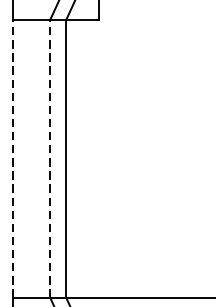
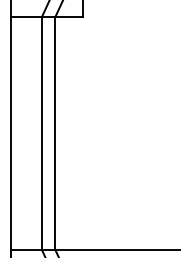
line: (12, 158) -> (10, 133), dashed -> solid
line: (49, 158) -> (41, 133), dashed -> solid

